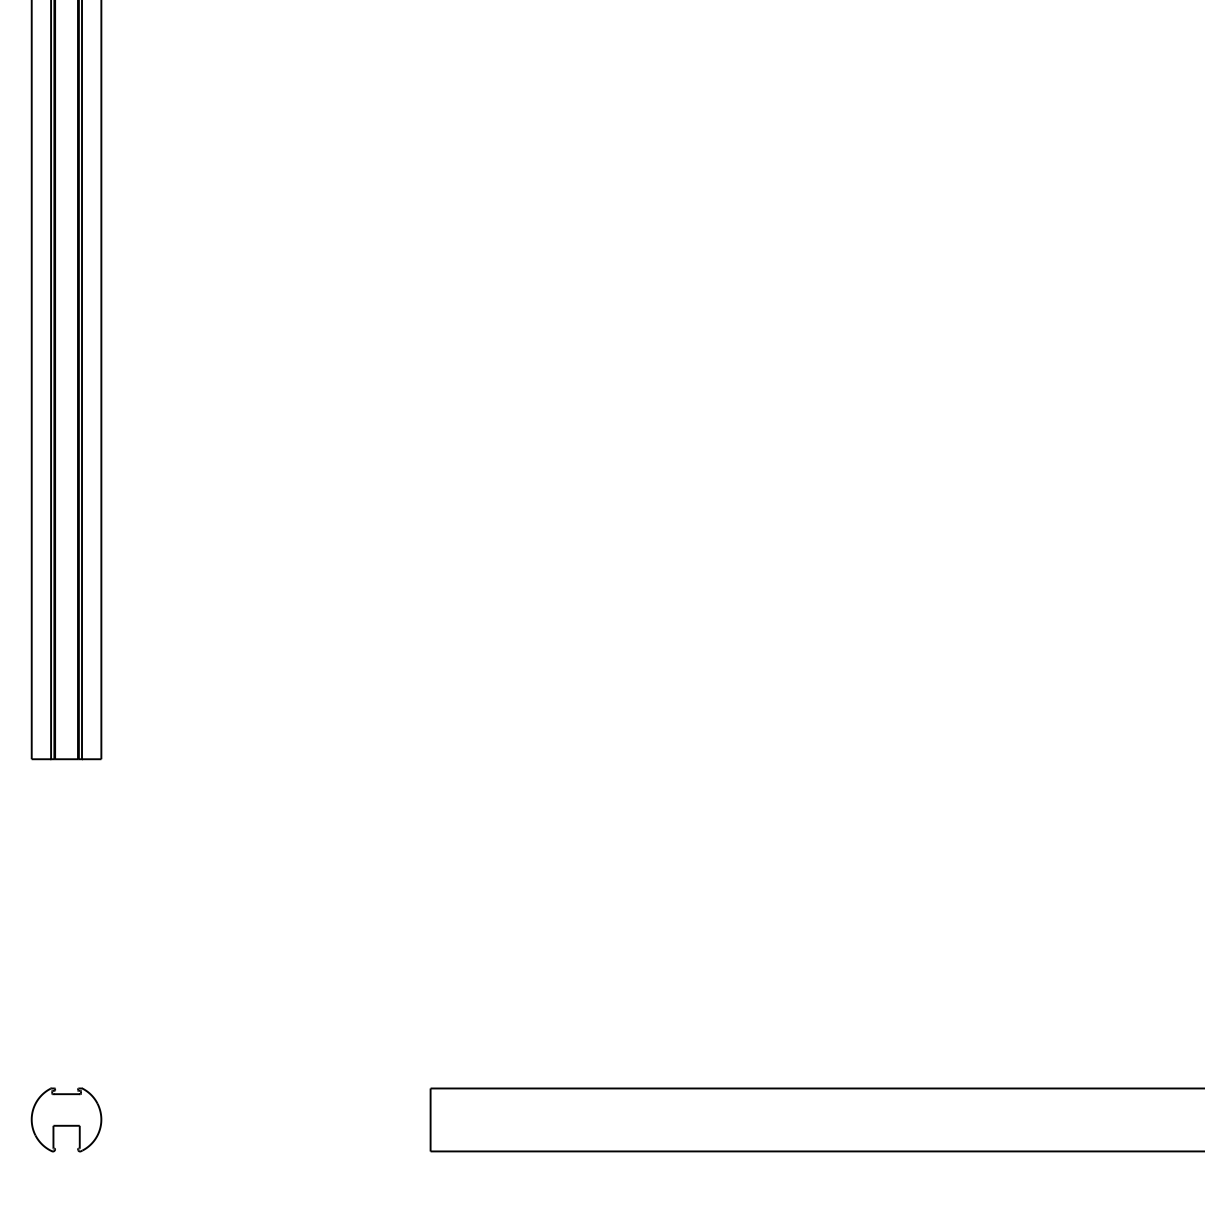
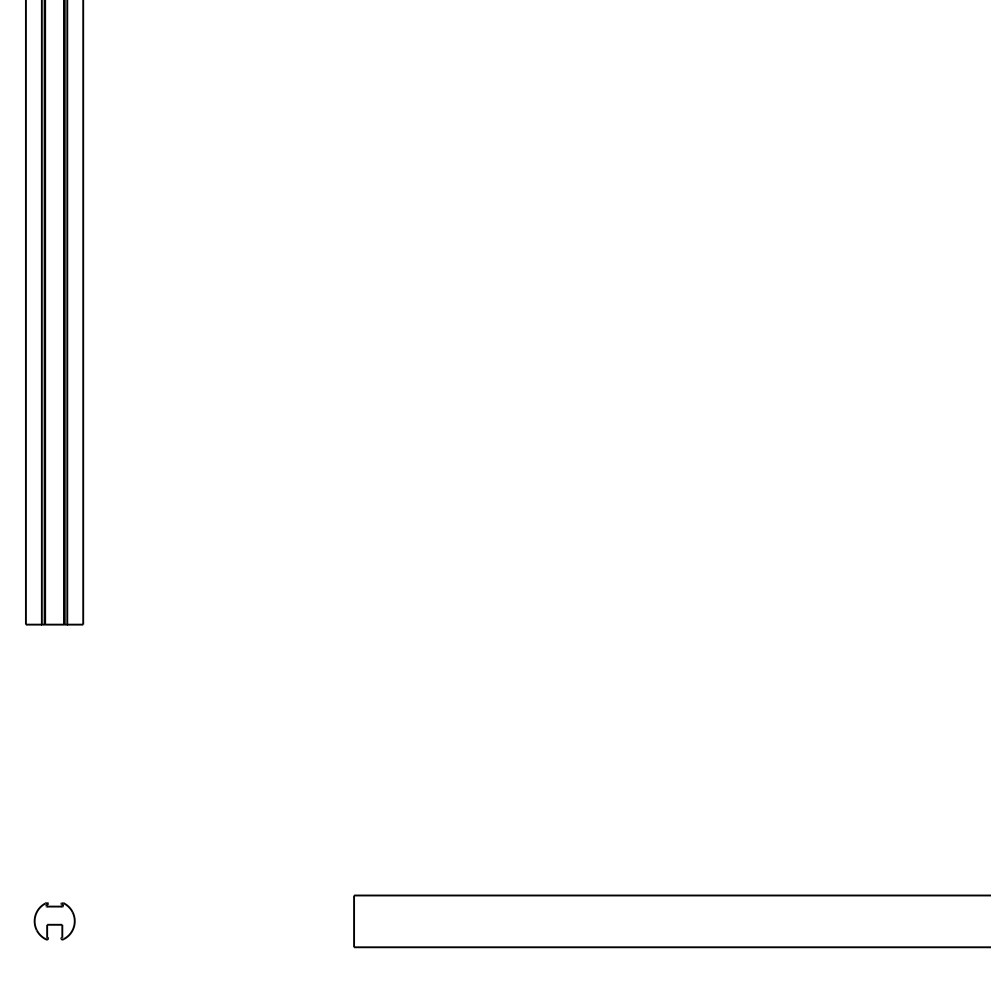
part: (66, 1120) -> (54, 921), size x0.7

